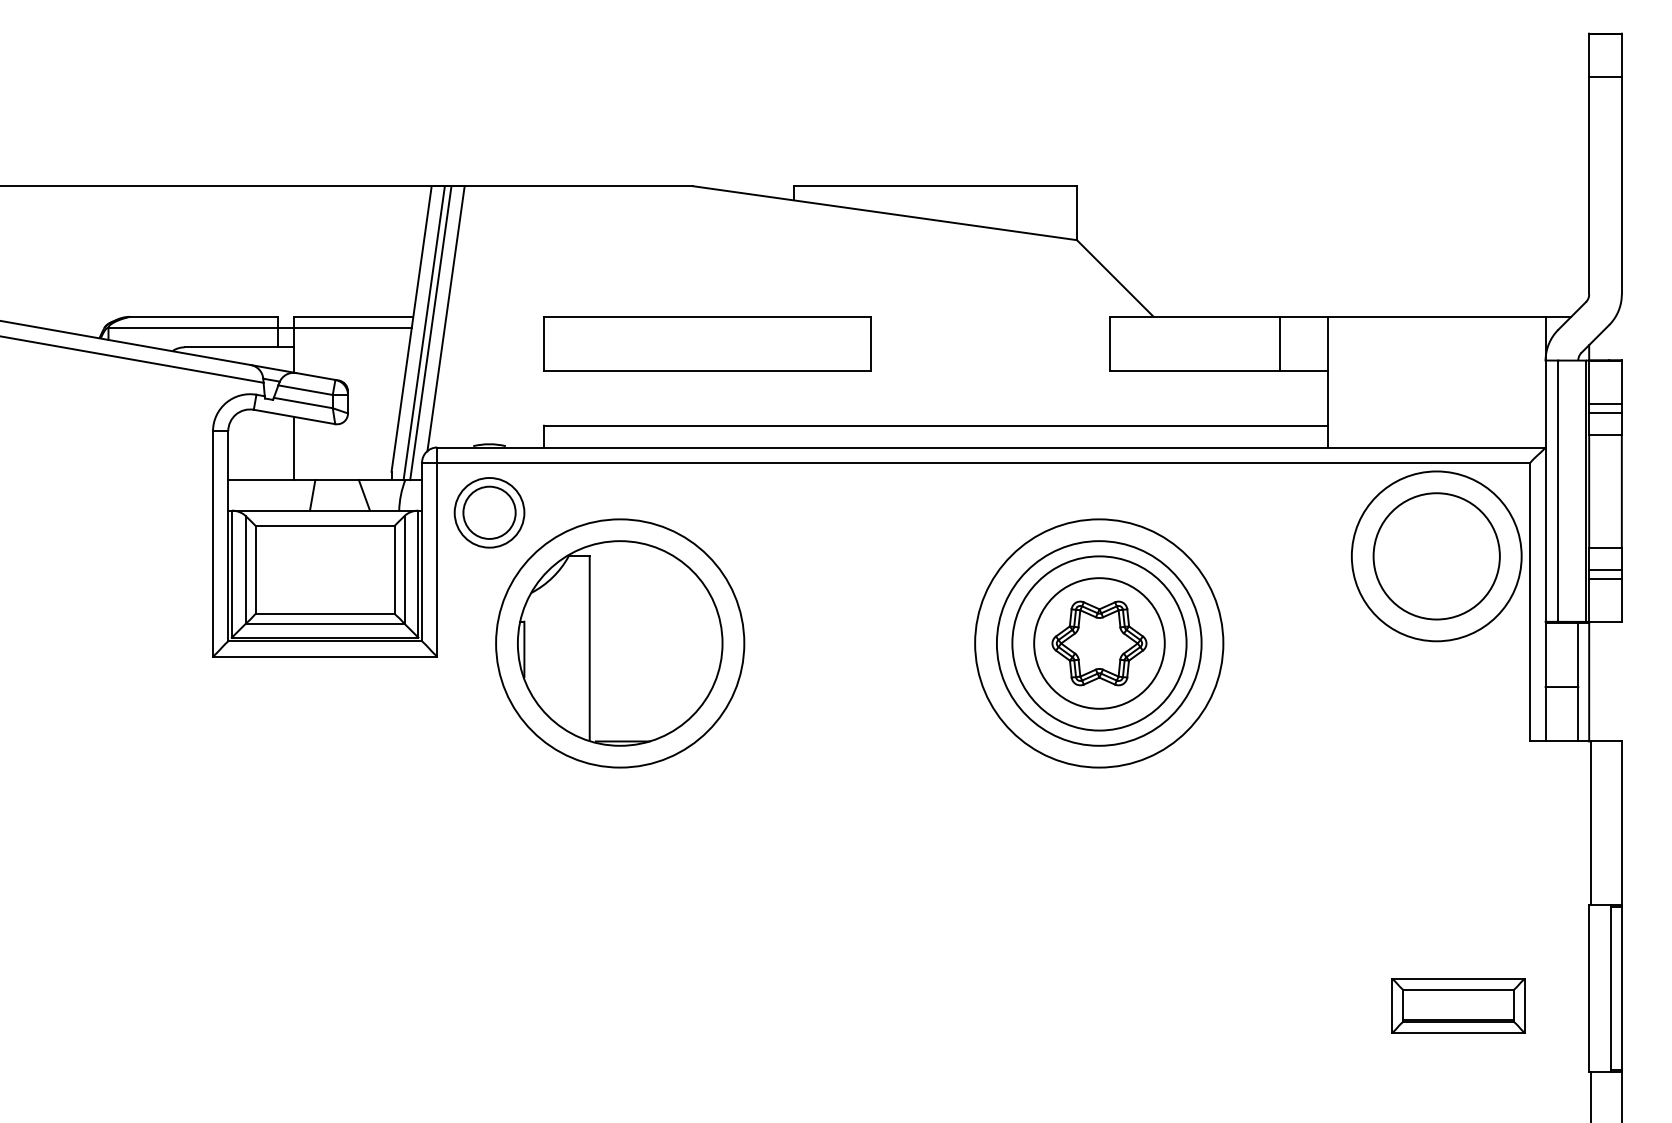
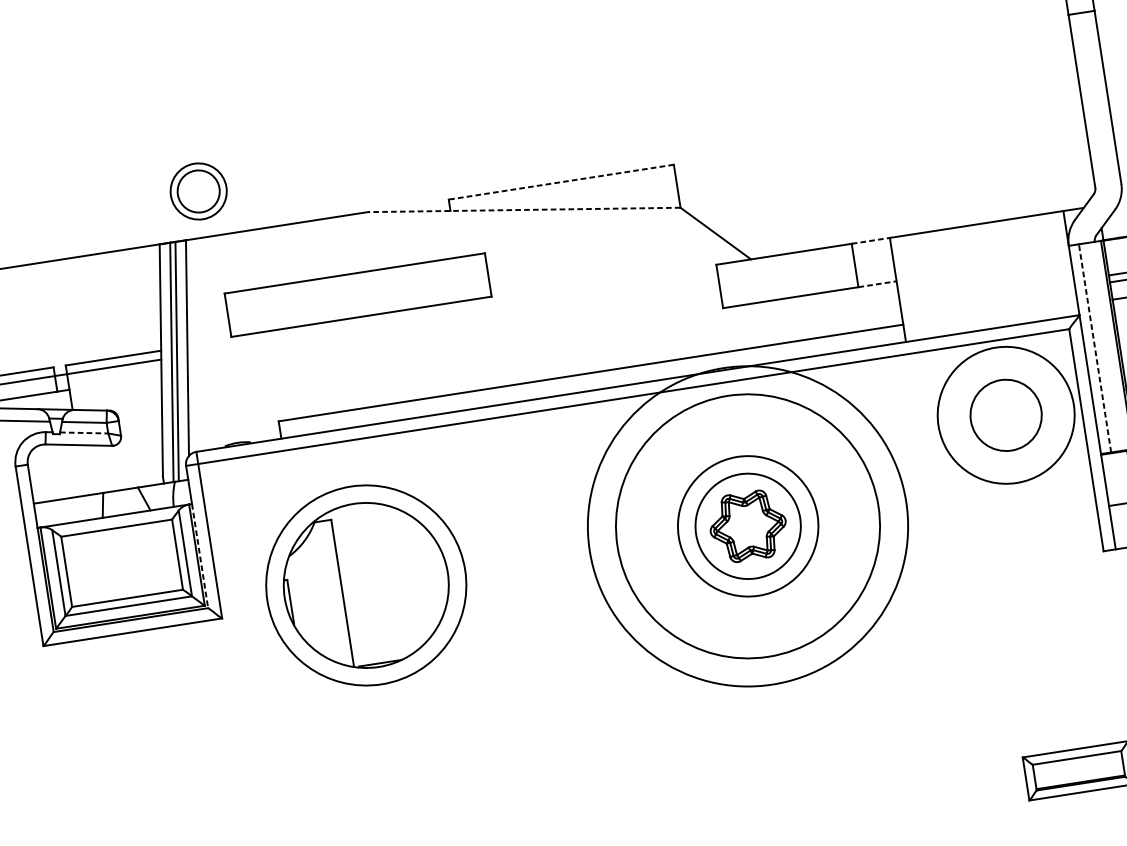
line: (935, 186) -> (561, 182), solid -> dashed
line: (885, 213) -> (524, 210), solid -> dashed
line: (1303, 316) -> (870, 240), solid -> dashed
part: (707, 343) -> (358, 294), moved
line: (1303, 371) -> (877, 284), solid -> dashed
line: (303, 403) -> (84, 433), solid -> dashed
line: (293, 448) -> (81, 470), removed
line: (1558, 491) -> (1095, 348), solid -> dashed
part: (489, 512) -> (198, 191), moved
circle: (1436, 556) -> (1006, 415), size x0.7
line: (422, 576) -> (200, 556), solid -> dashed
circle: (1098, 643) -> (747, 526), size x1.6
circle: (1099, 643) -> (748, 526), size x1.6

